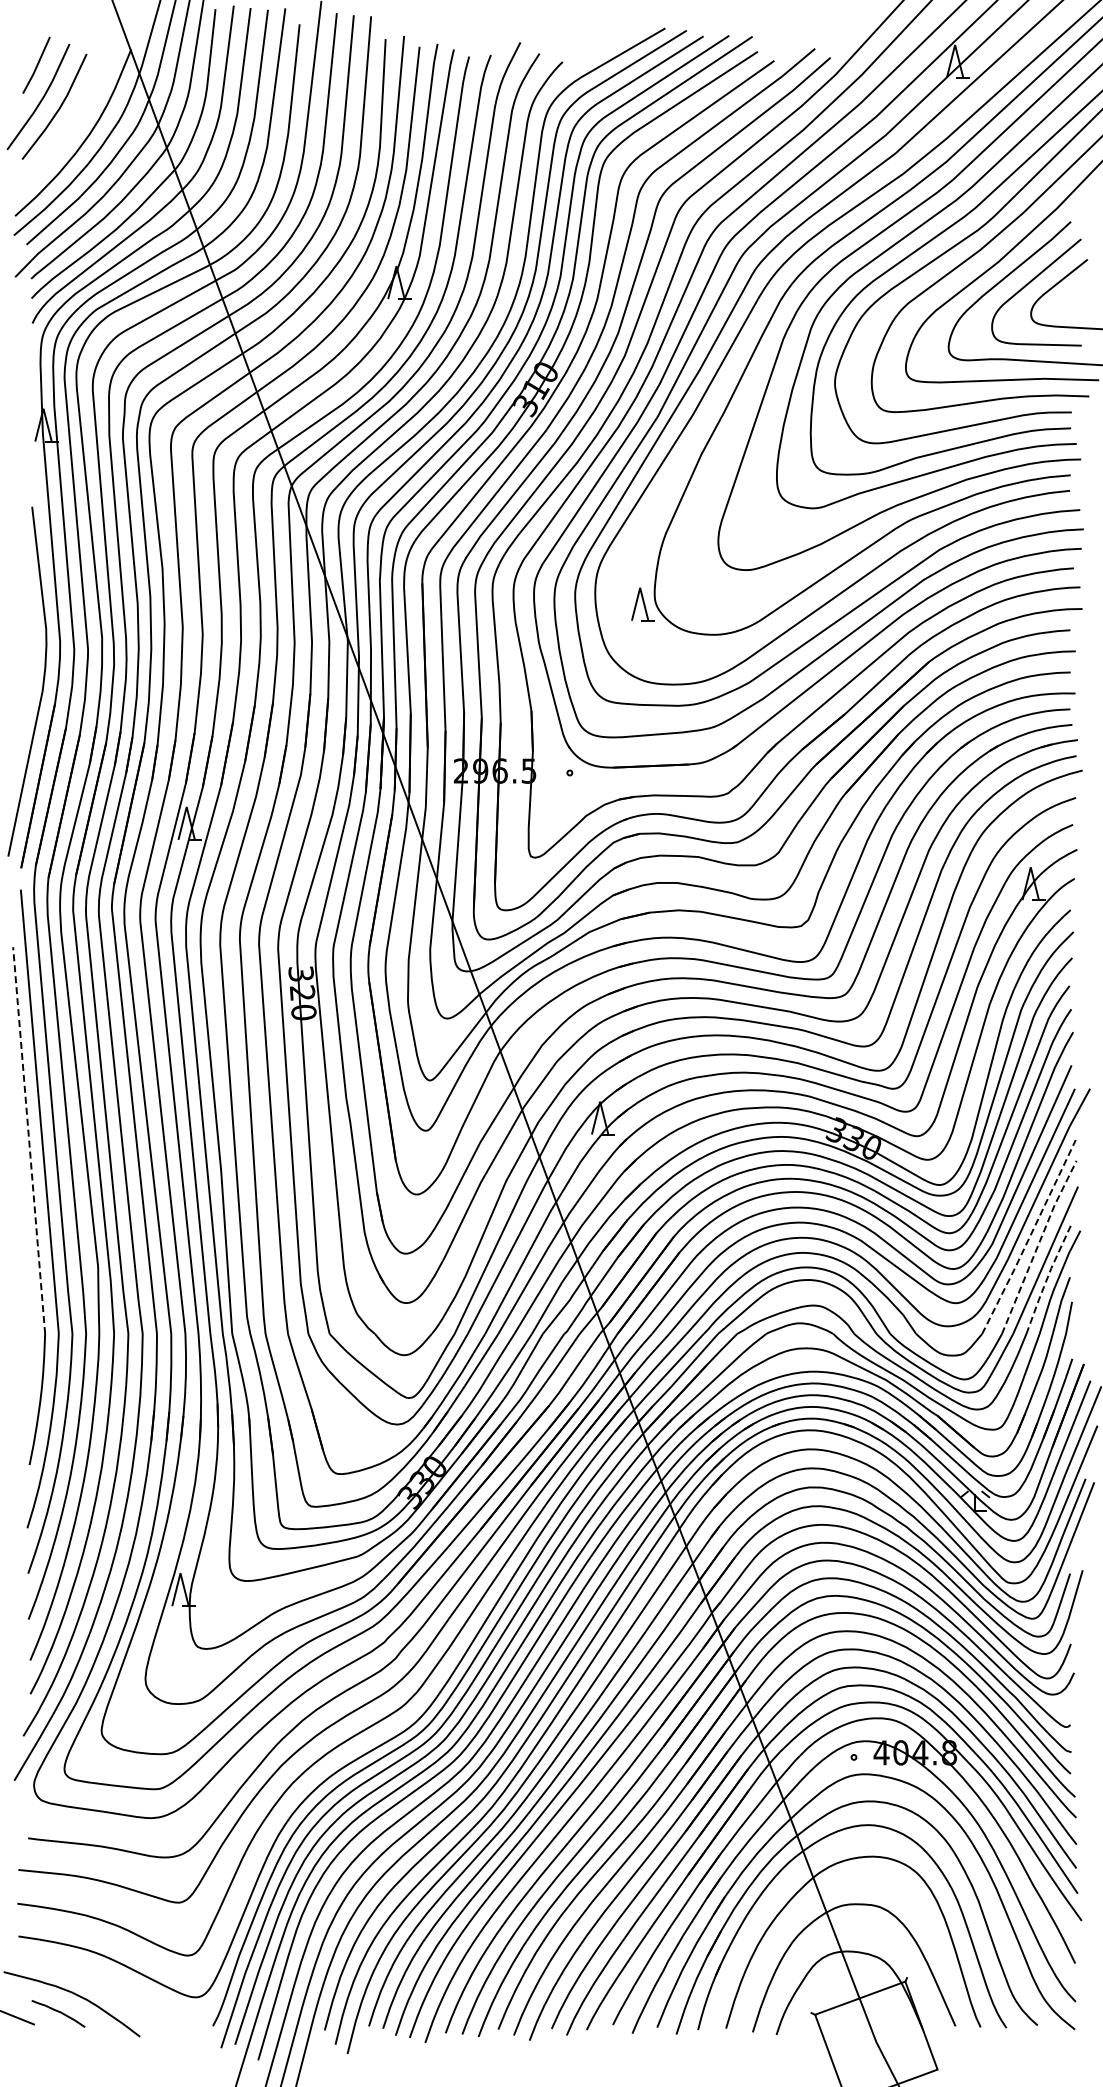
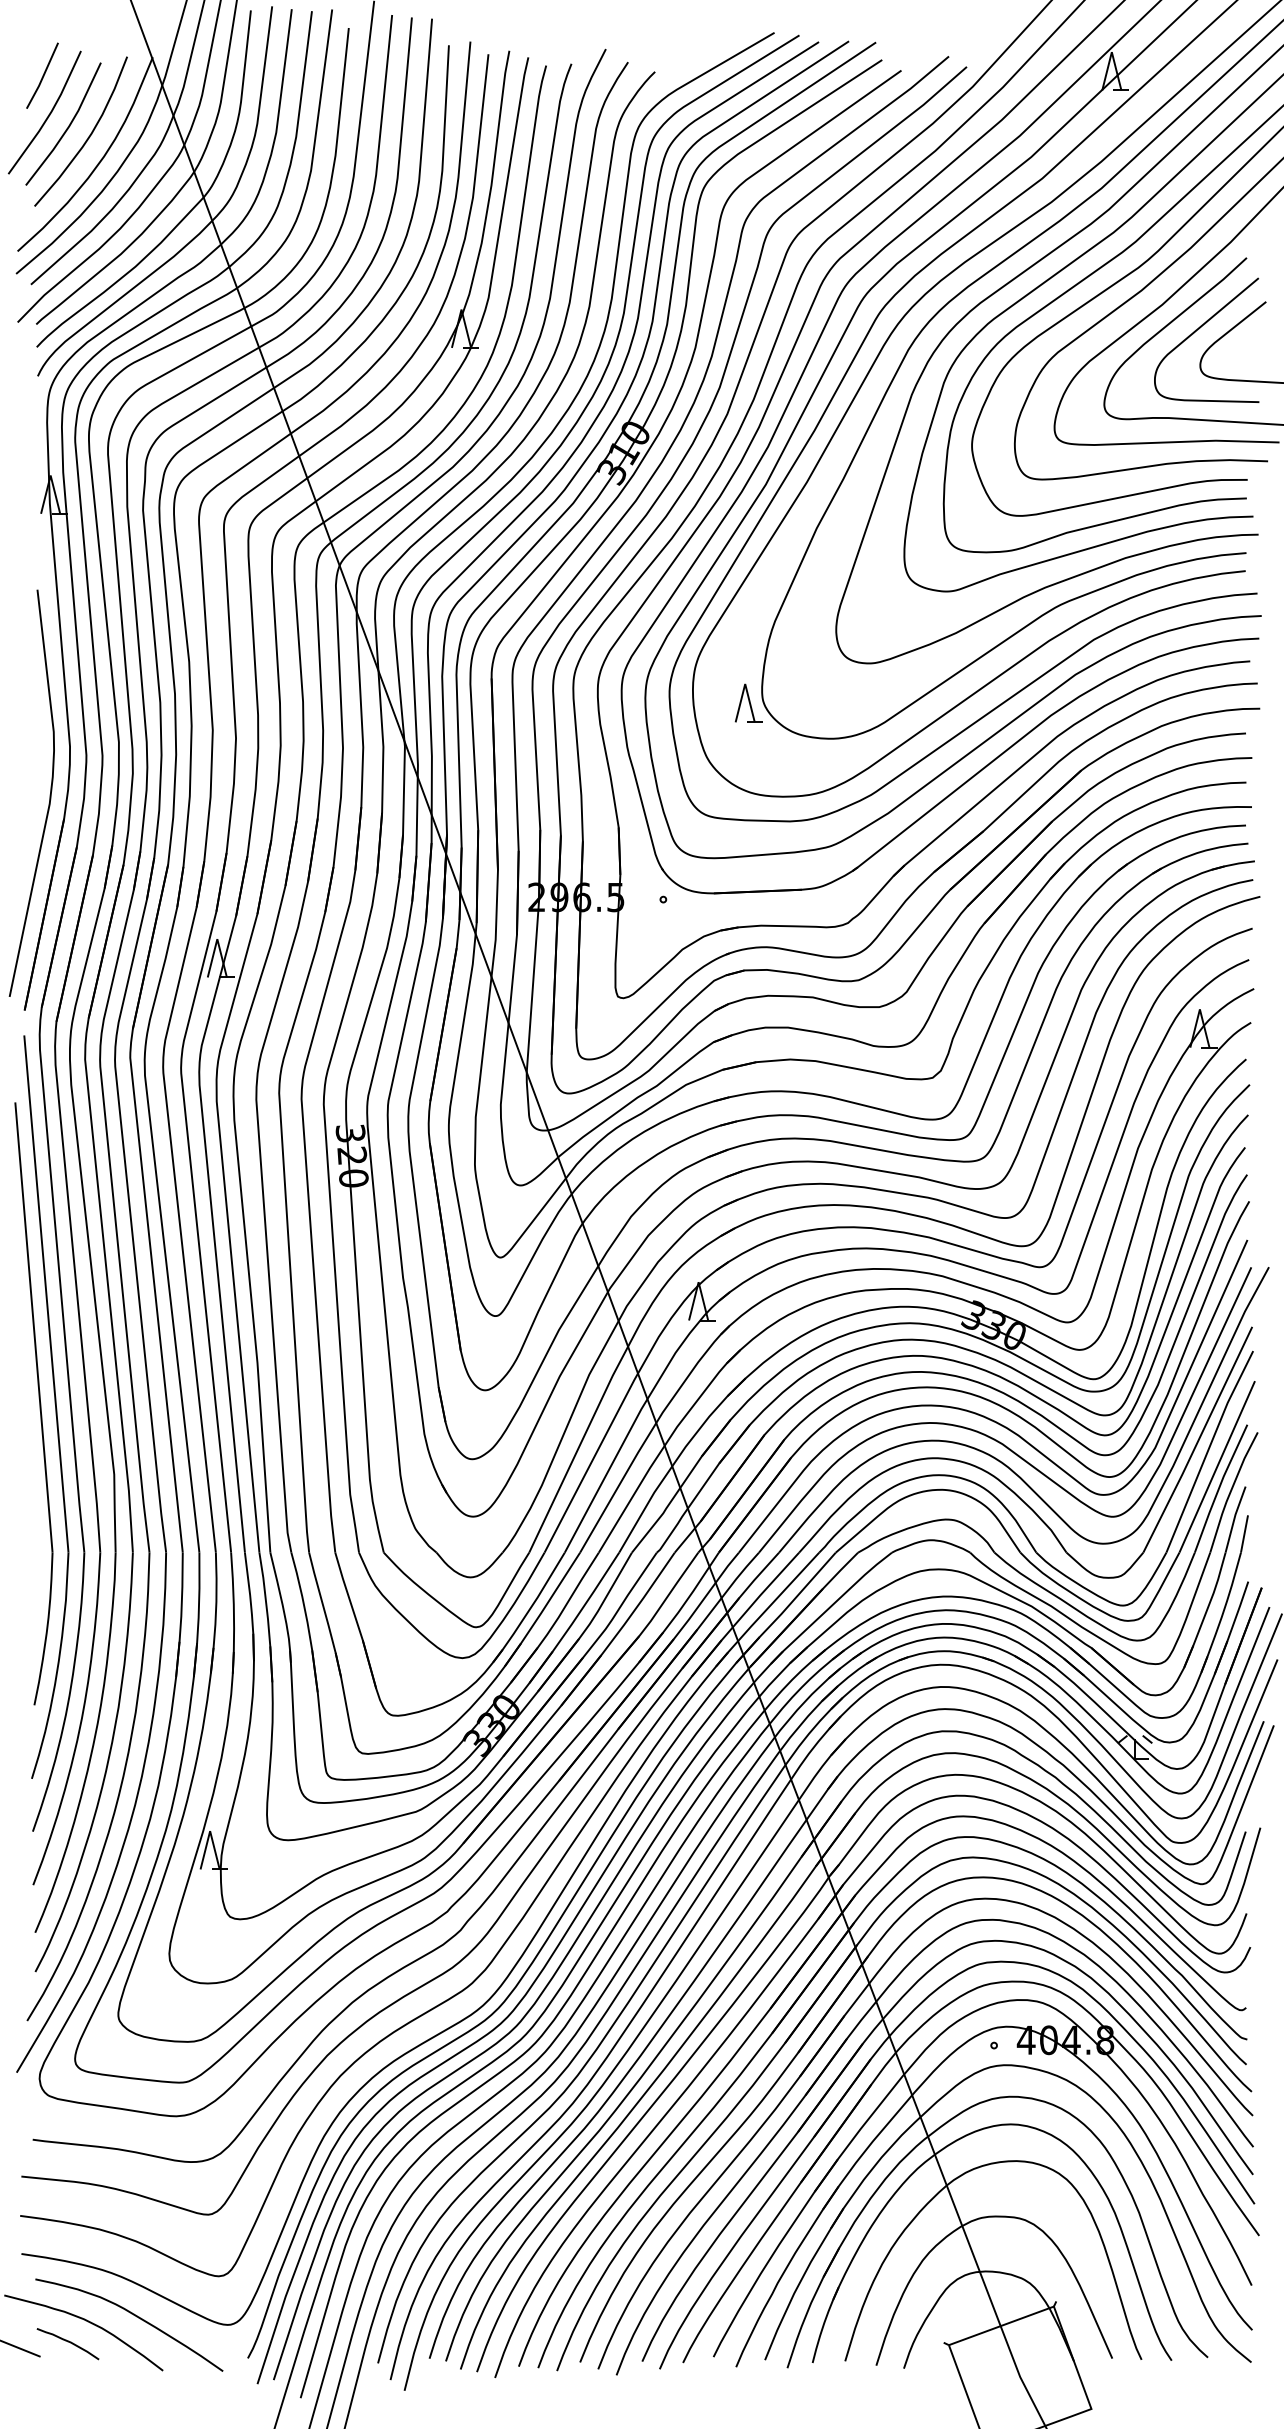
curve: (75, 117) -> (87, 136), added
line: (29, 1140) -> (34, 1327), dashed -> solid
line: (1029, 1237) -> (1198, 1440), dashed -> solid
line: (1038, 1245) -> (1208, 1449), dashed -> solid
line: (1047, 1278) -> (1219, 1488), dashed -> solid
curve: (114, 1989) -> (133, 2315), added

